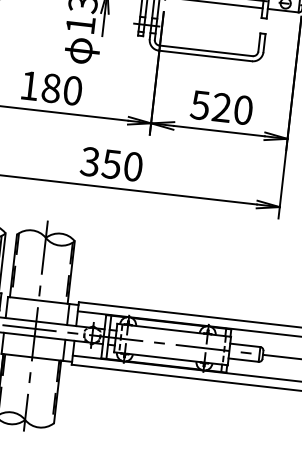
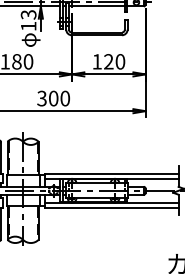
text: (199, 104) -> (96, 61), 520 -> 120
text: (111, 164) -> (53, 98), 350 -> 300

